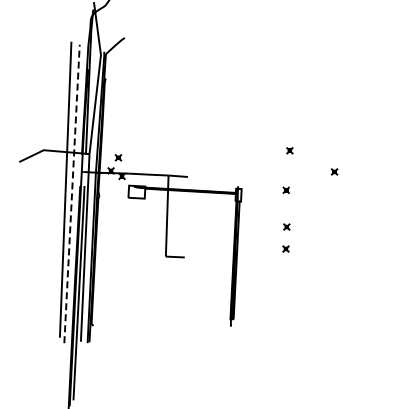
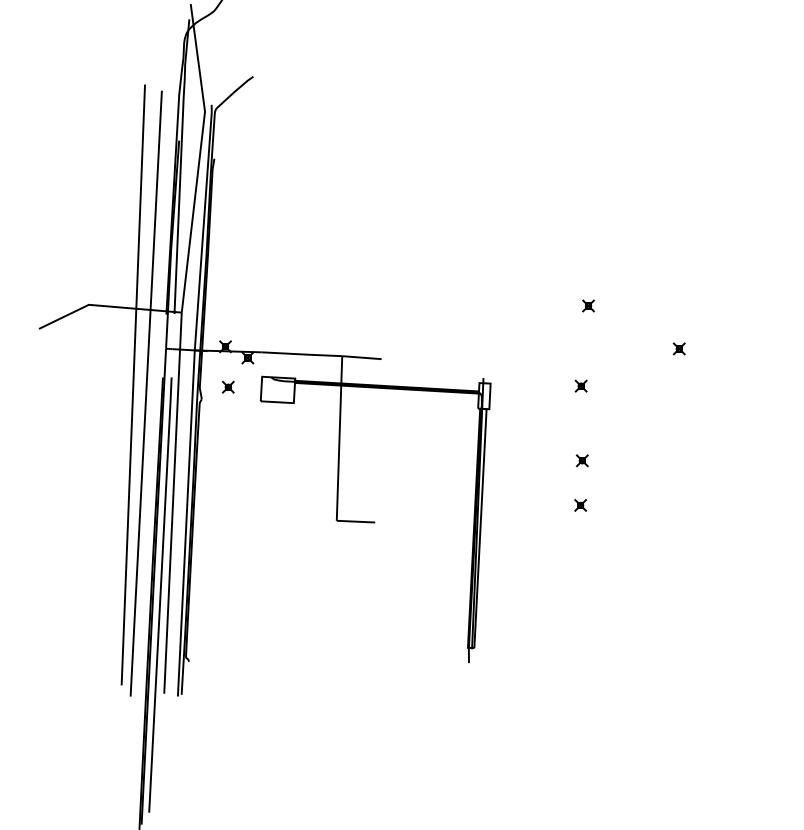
part: (118, 157) -> (228, 386), moved
line: (72, 193) -> (147, 392), dashed -> solid

